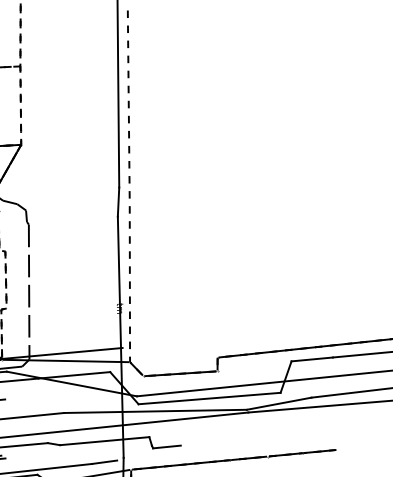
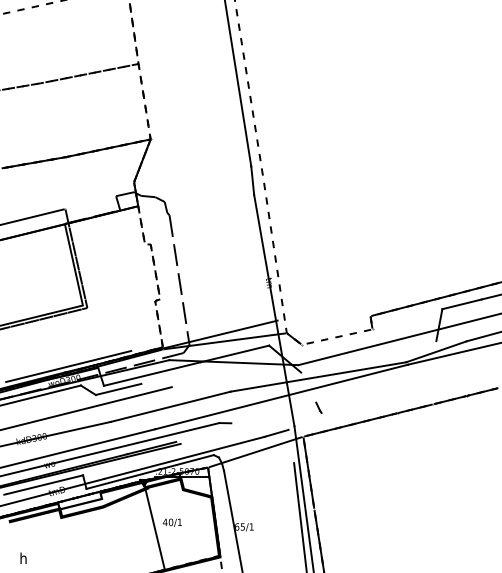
line: (179, 373) -> (336, 336), removed
line: (209, 398) -> (368, 356), removed
line: (104, 440) -> (273, 412), removed
line: (166, 446) -> (334, 409), removed

